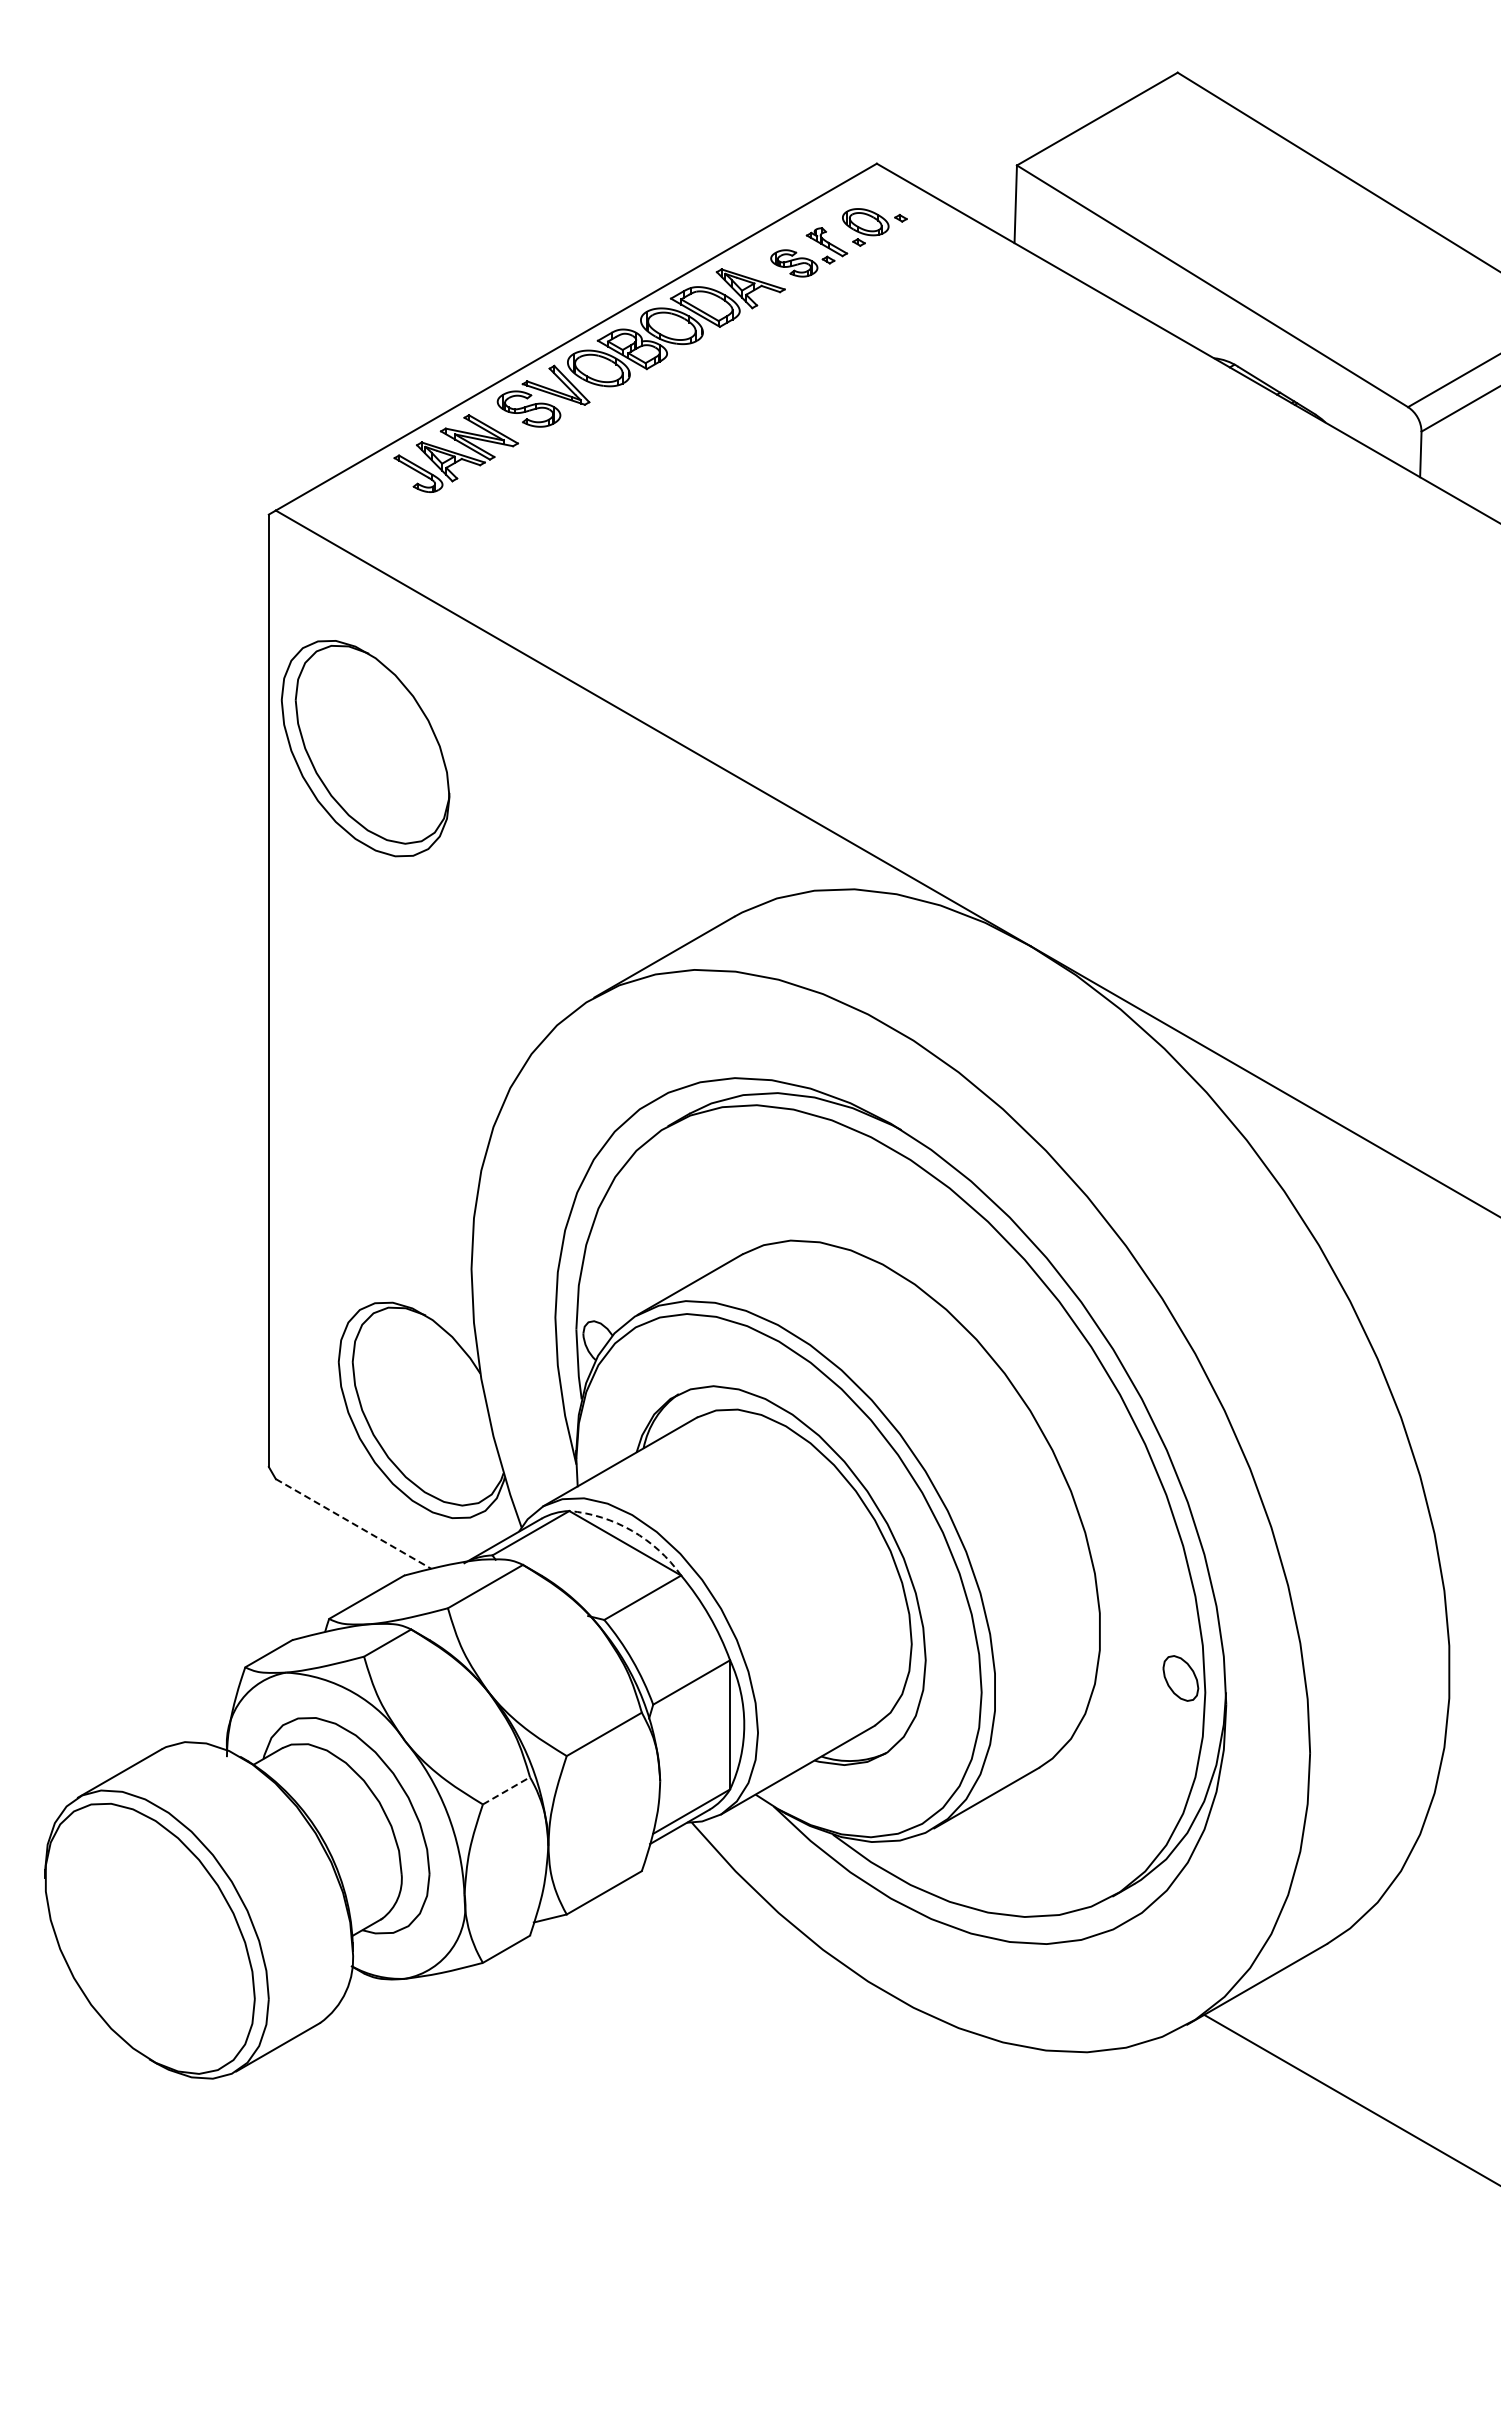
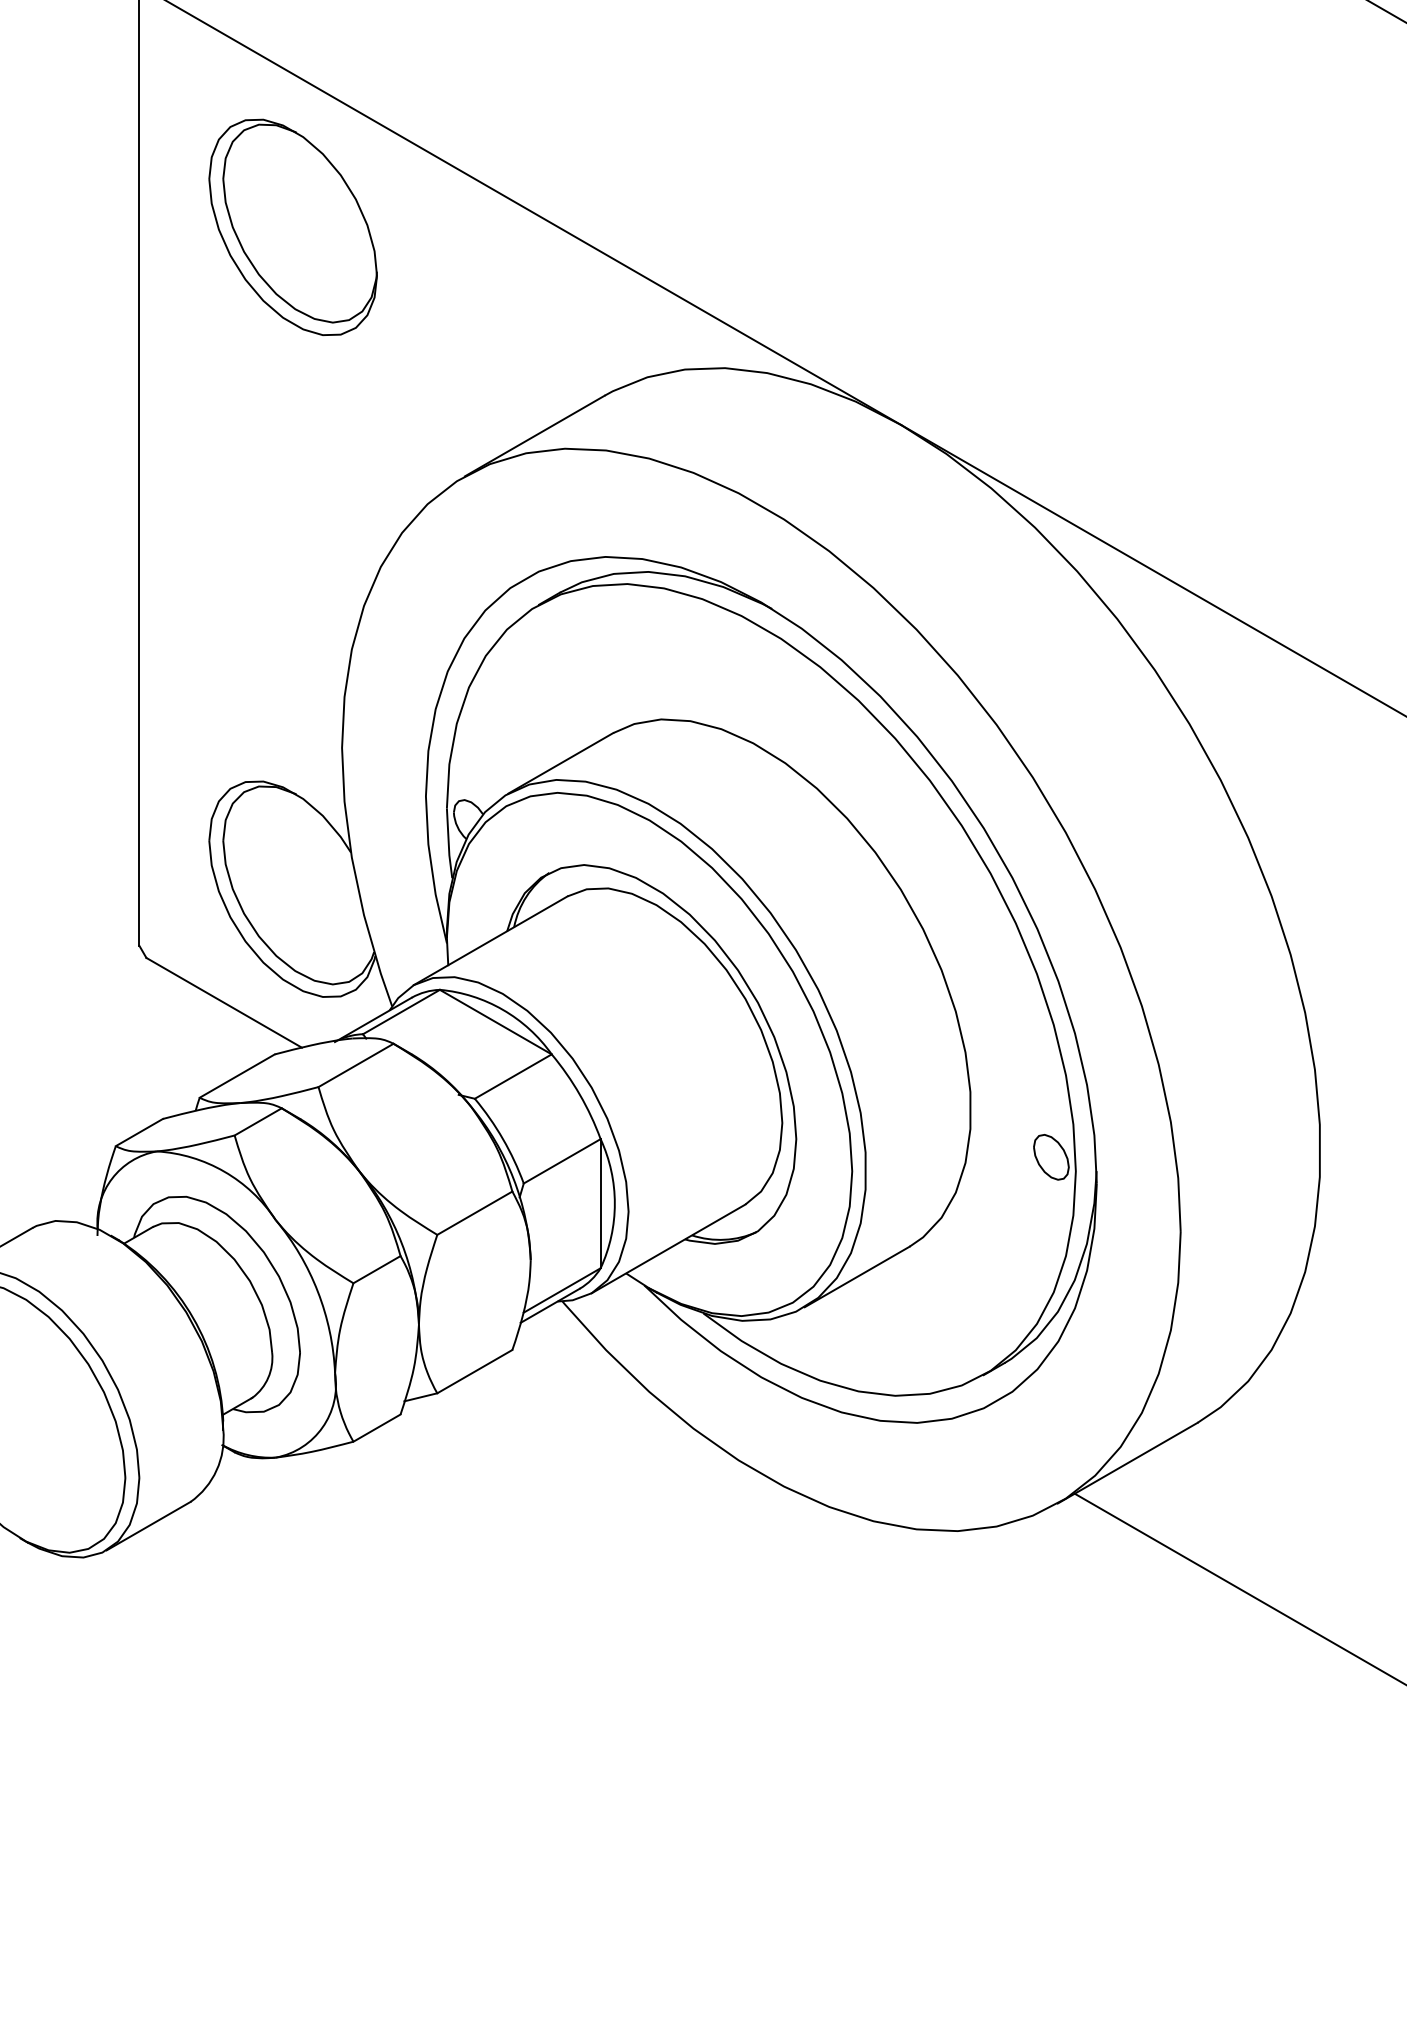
part: (365, 748) -> (293, 227), moved
line: (353, 1523) -> (224, 1002), dashed -> solid
arc: (632, 1531) -> (503, 1010), dashed -> solid
line: (506, 1790) -> (377, 1269), dashed -> solid

